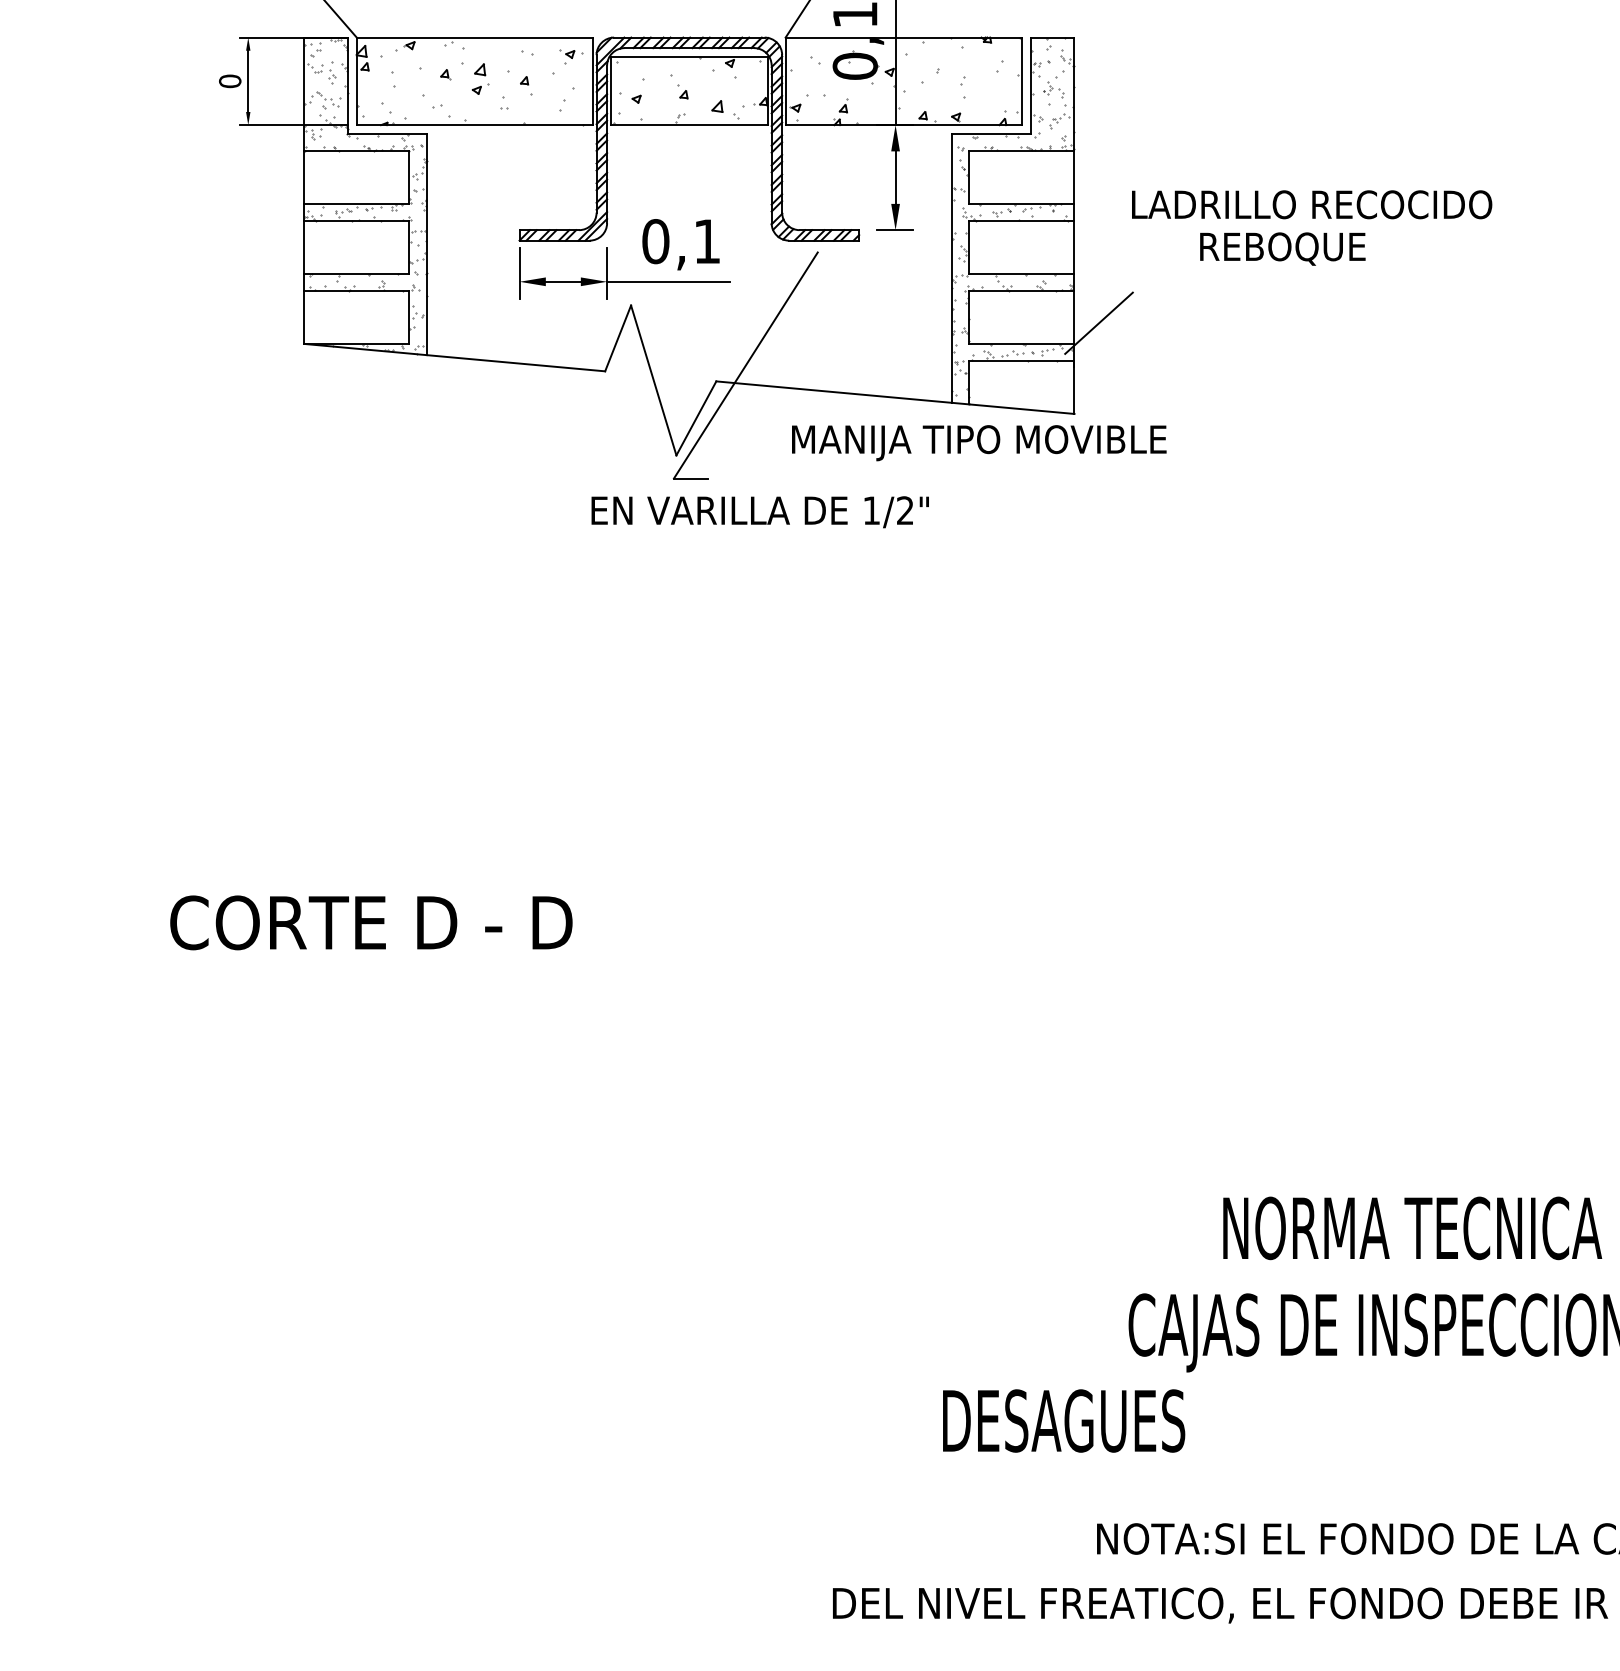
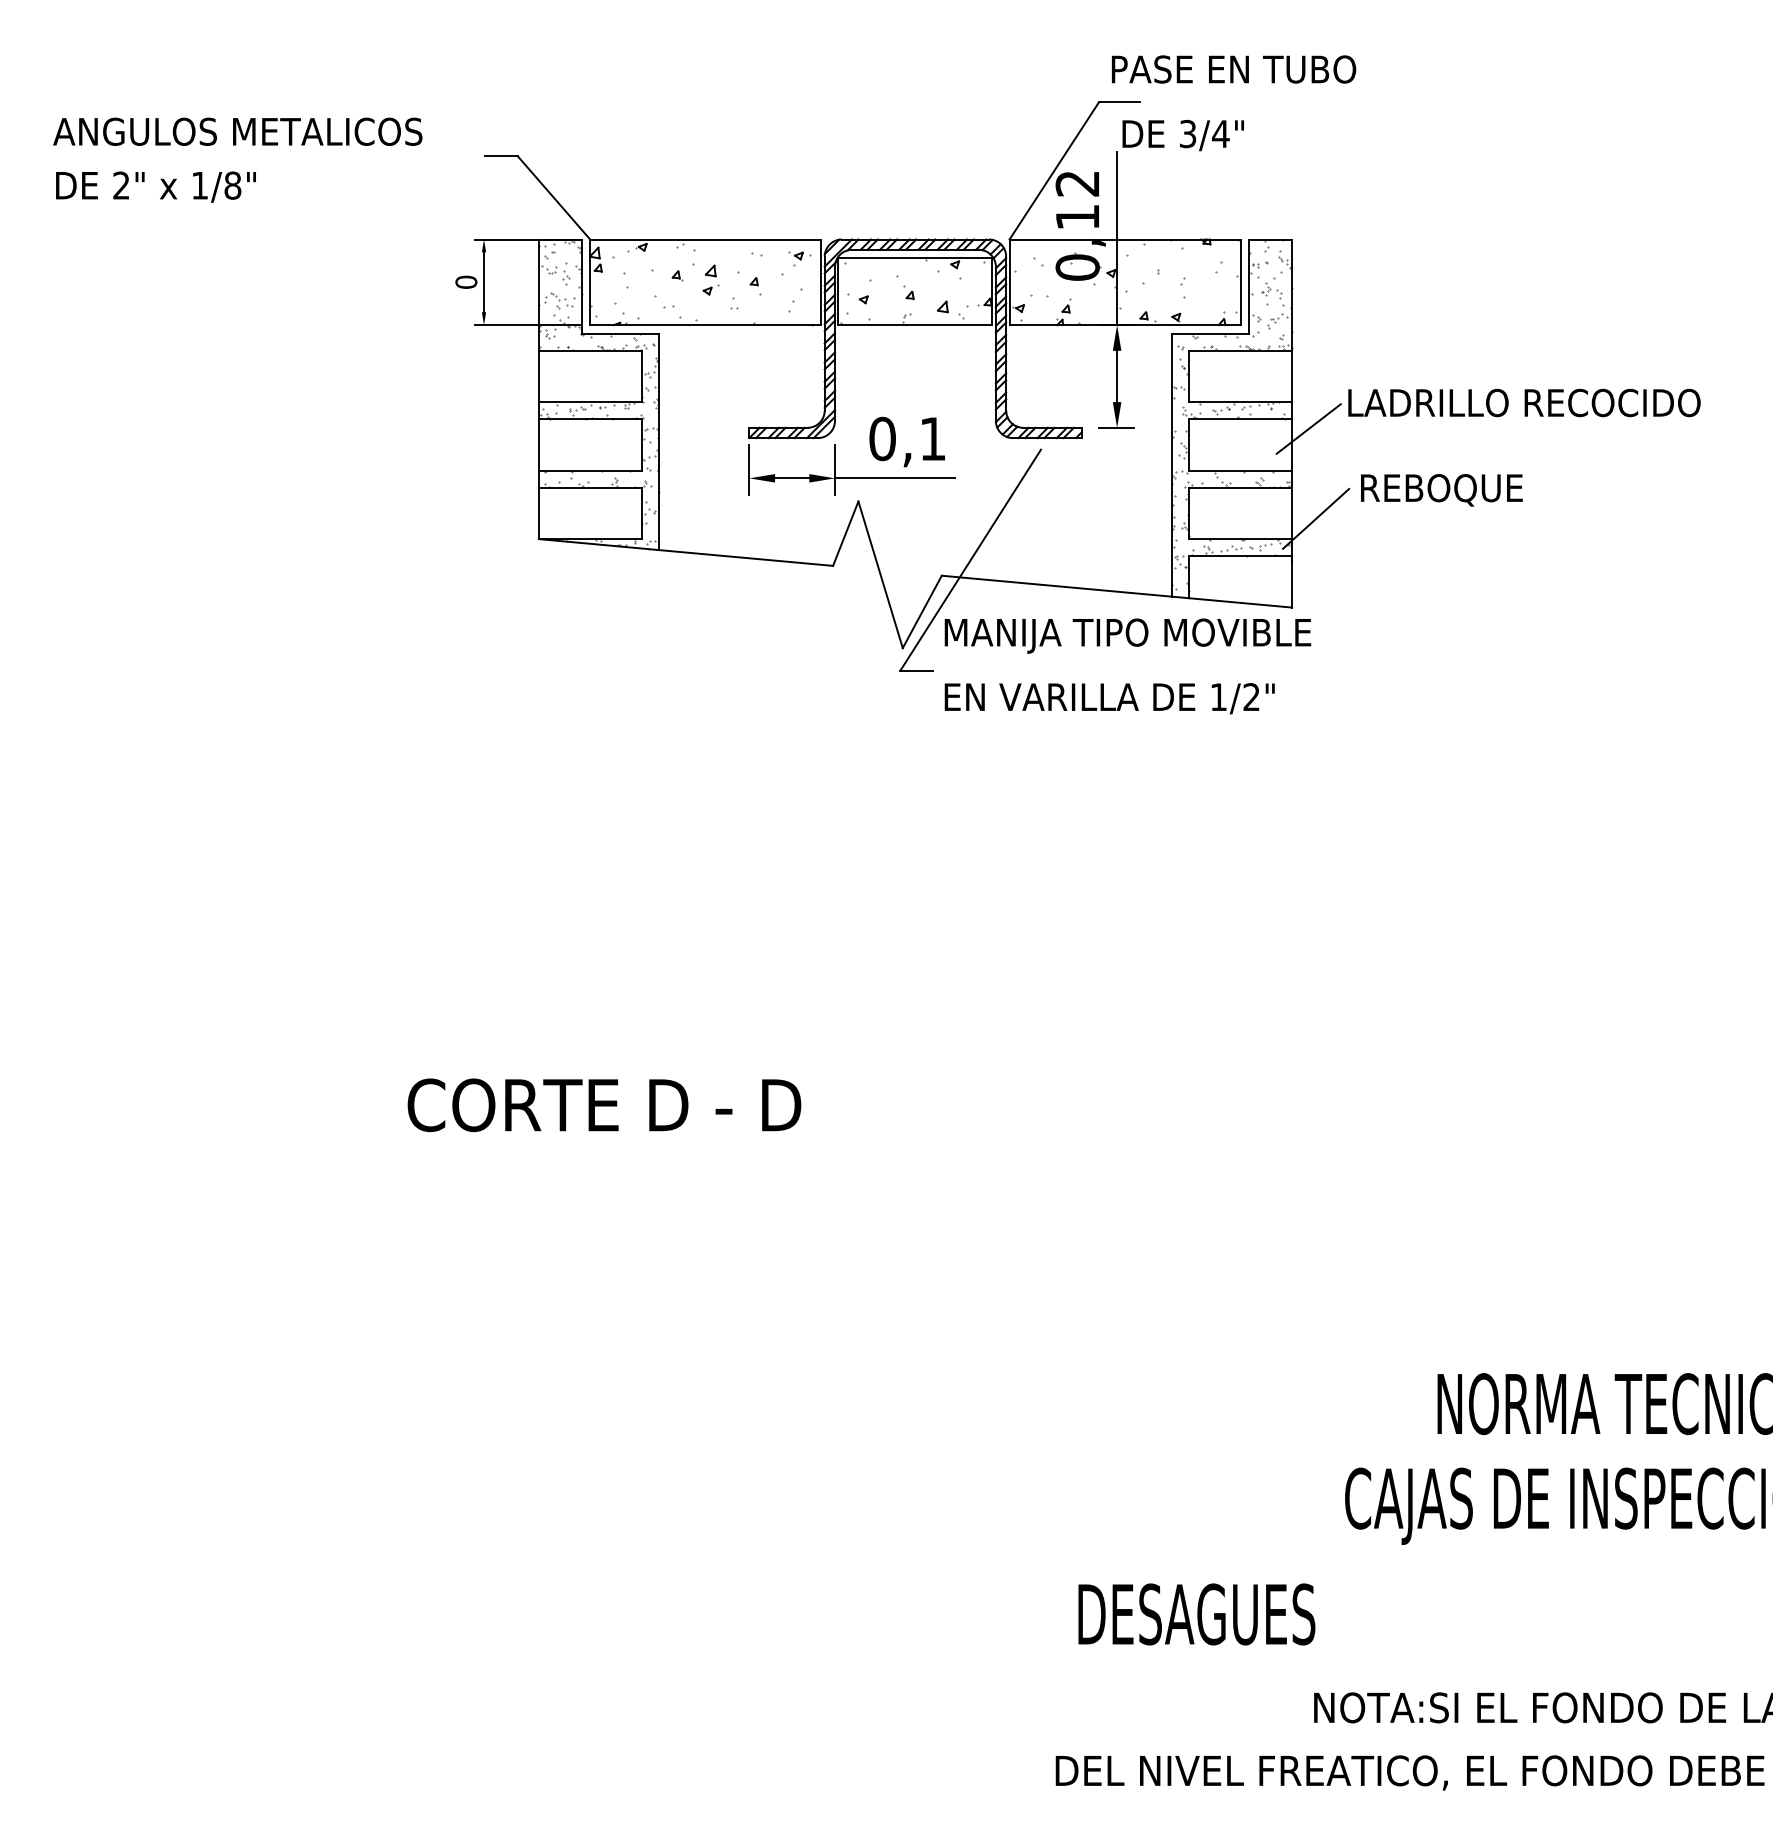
line: (1091, 230) -> (1308, 428), added
text: (1282, 249) -> (1441, 490), moved
text: (978, 442) -> (1127, 635), moved
text: (759, 512) -> (1109, 698), moved
text: (1063, 1421) -> (1196, 1614), moved

